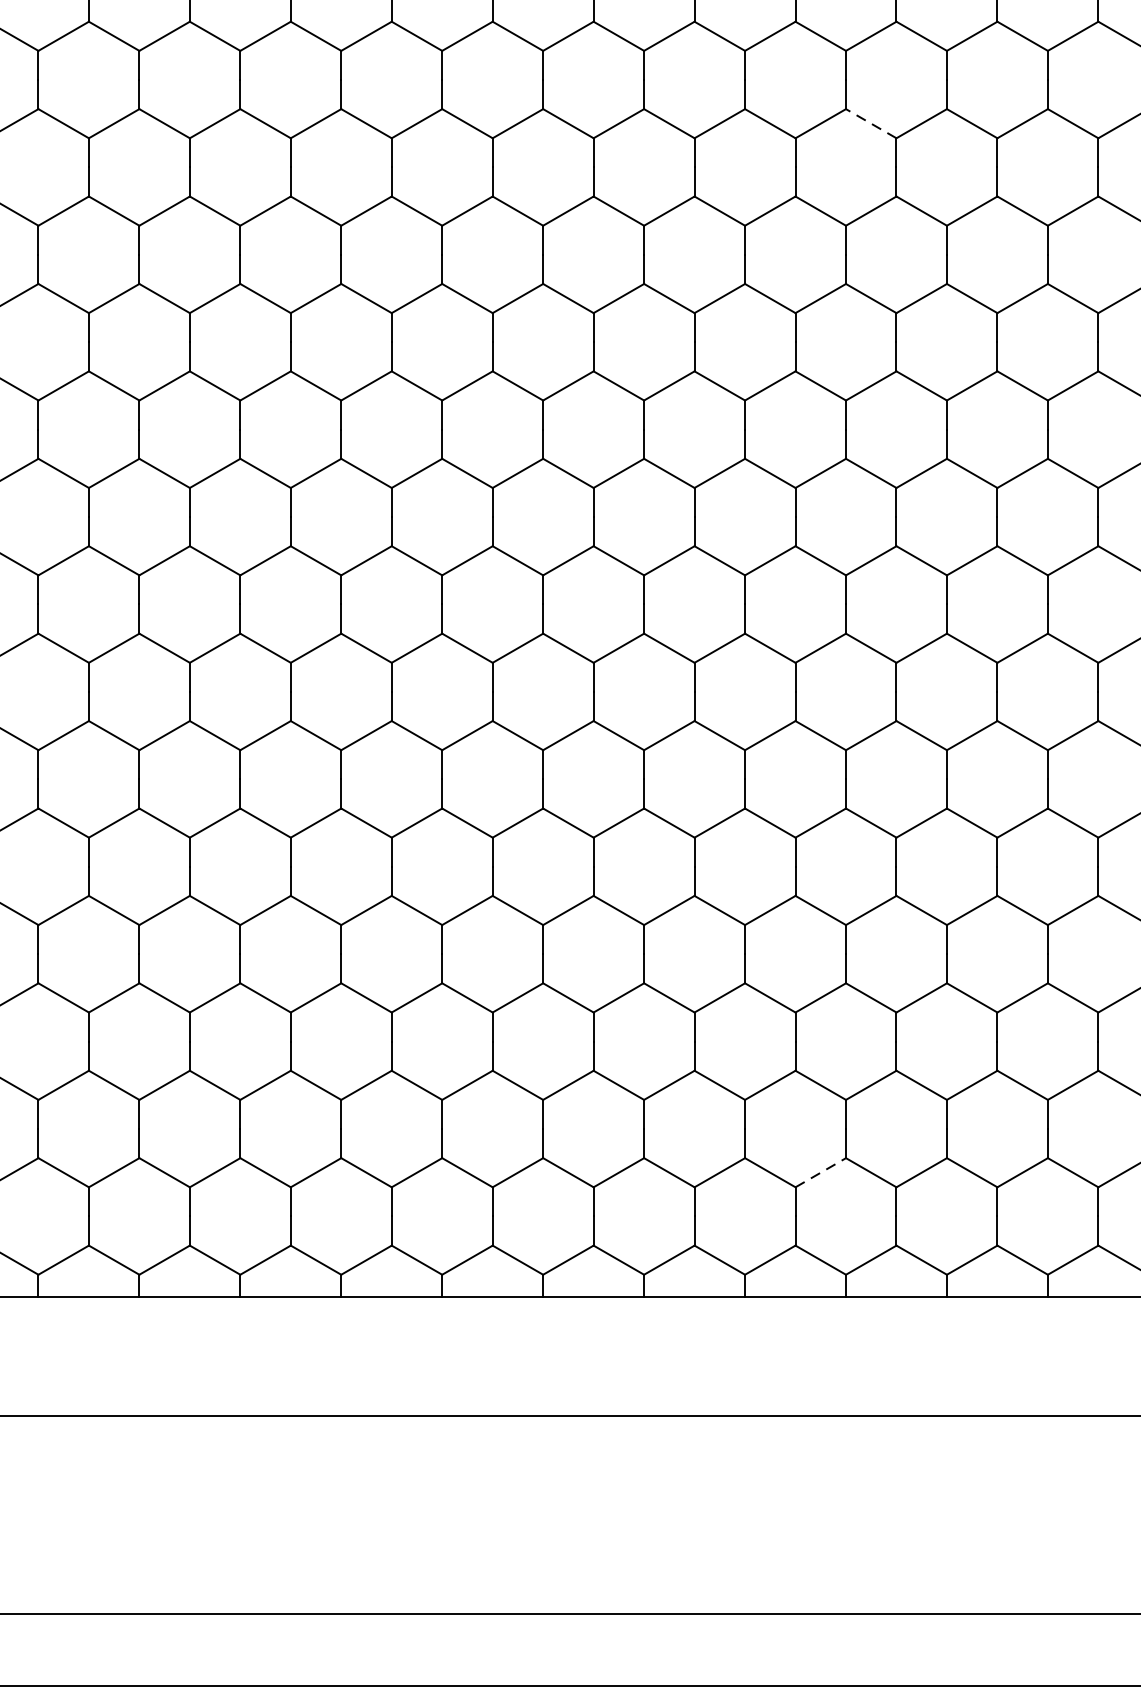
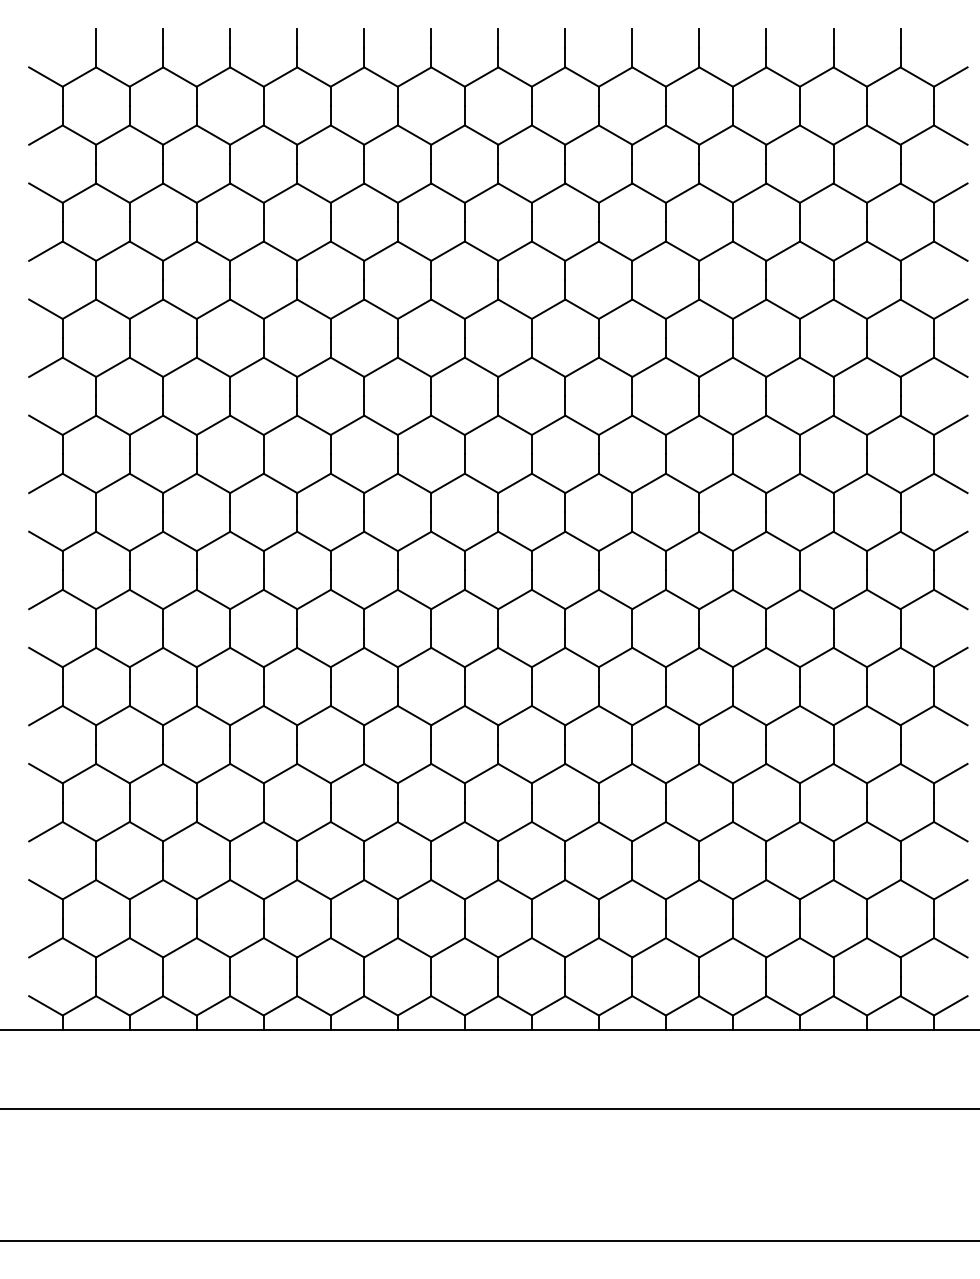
line: (870, 122) -> (682, 250), dashed -> solid
line: (821, 1172) -> (649, 947), dashed -> solid

